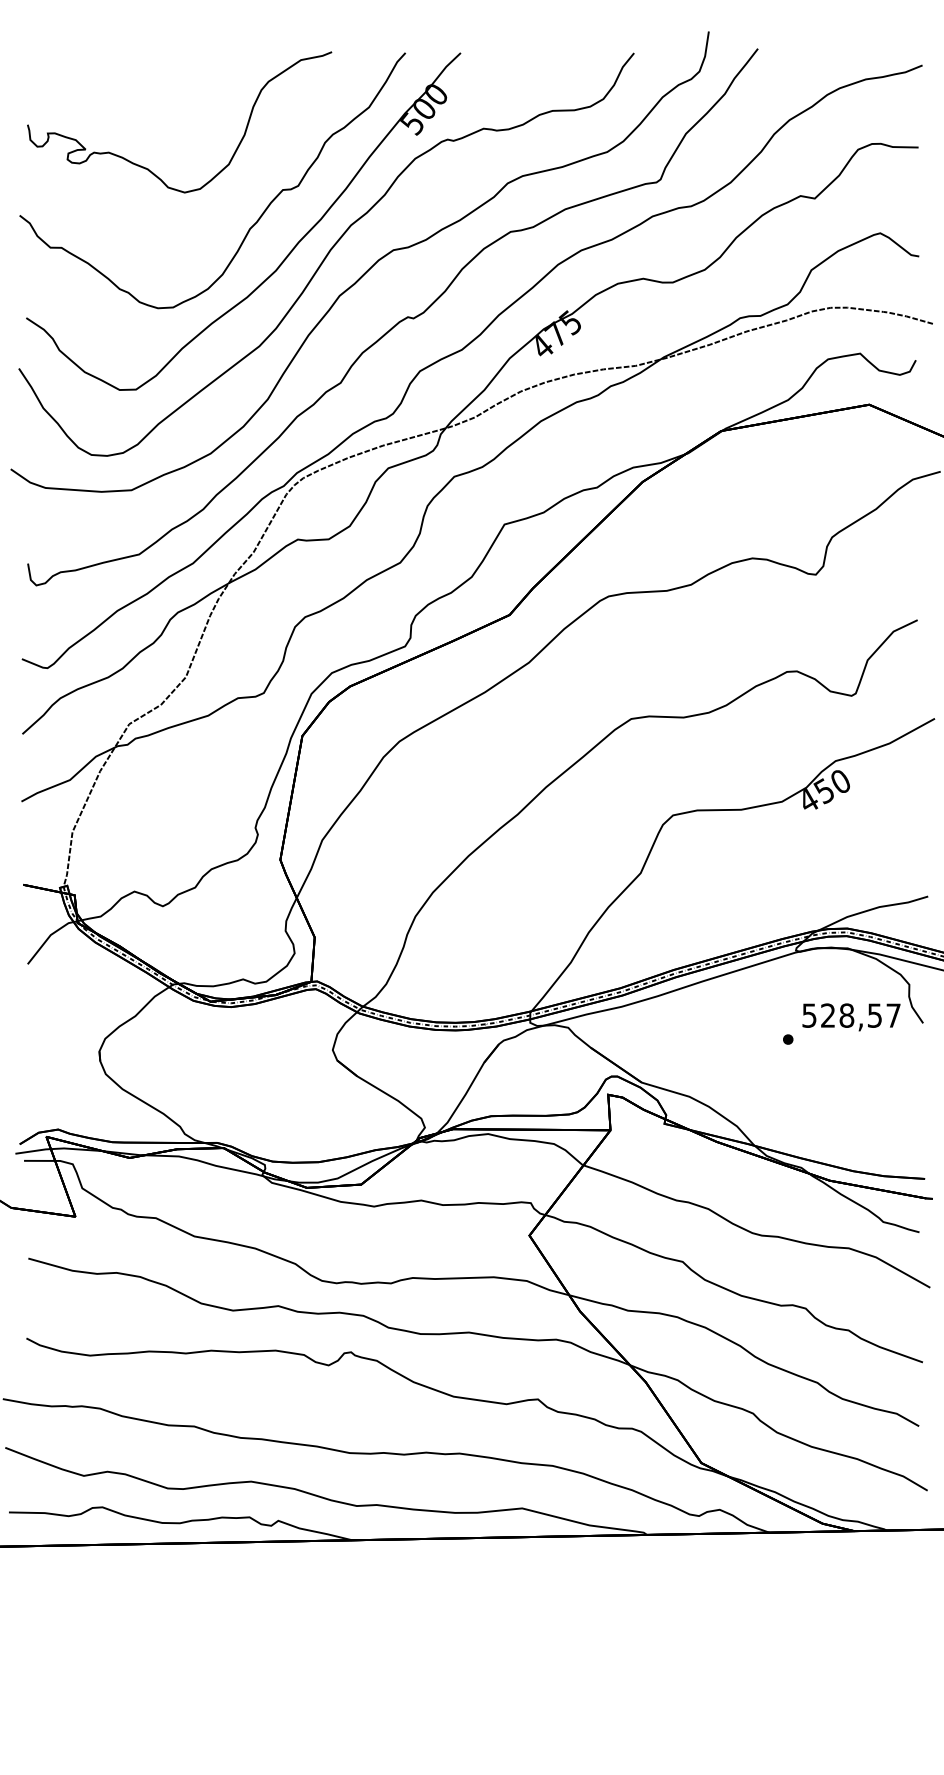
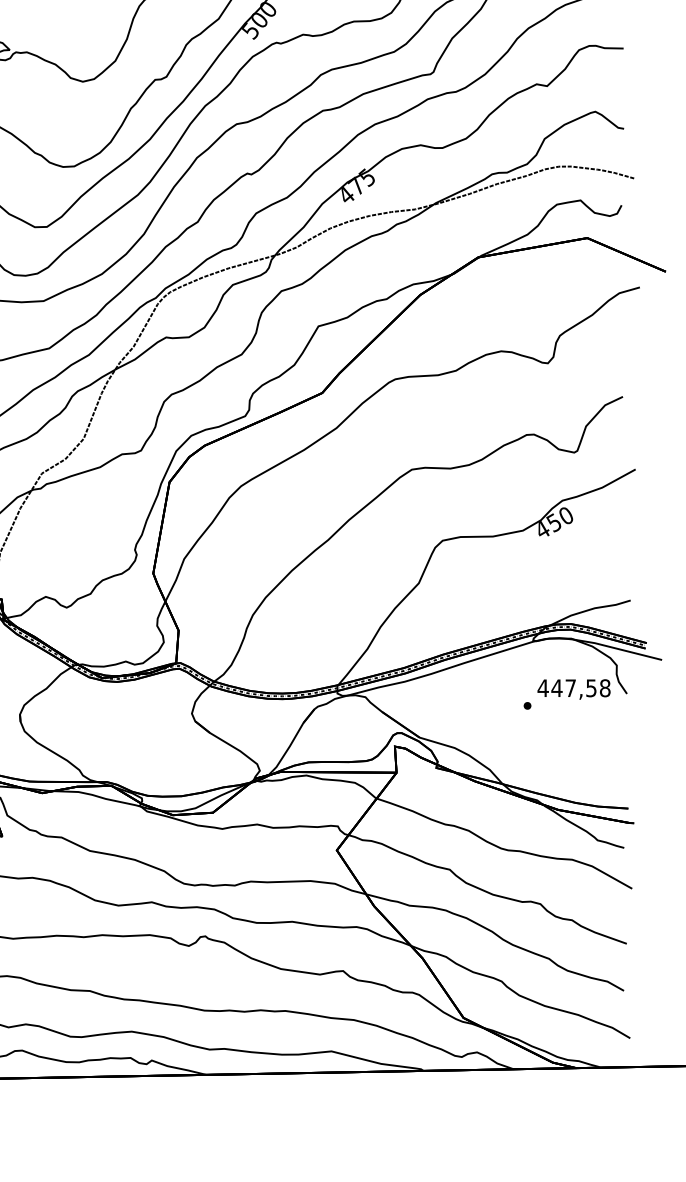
text: (850, 1015) -> (573, 688), 528,57 -> 447,58

